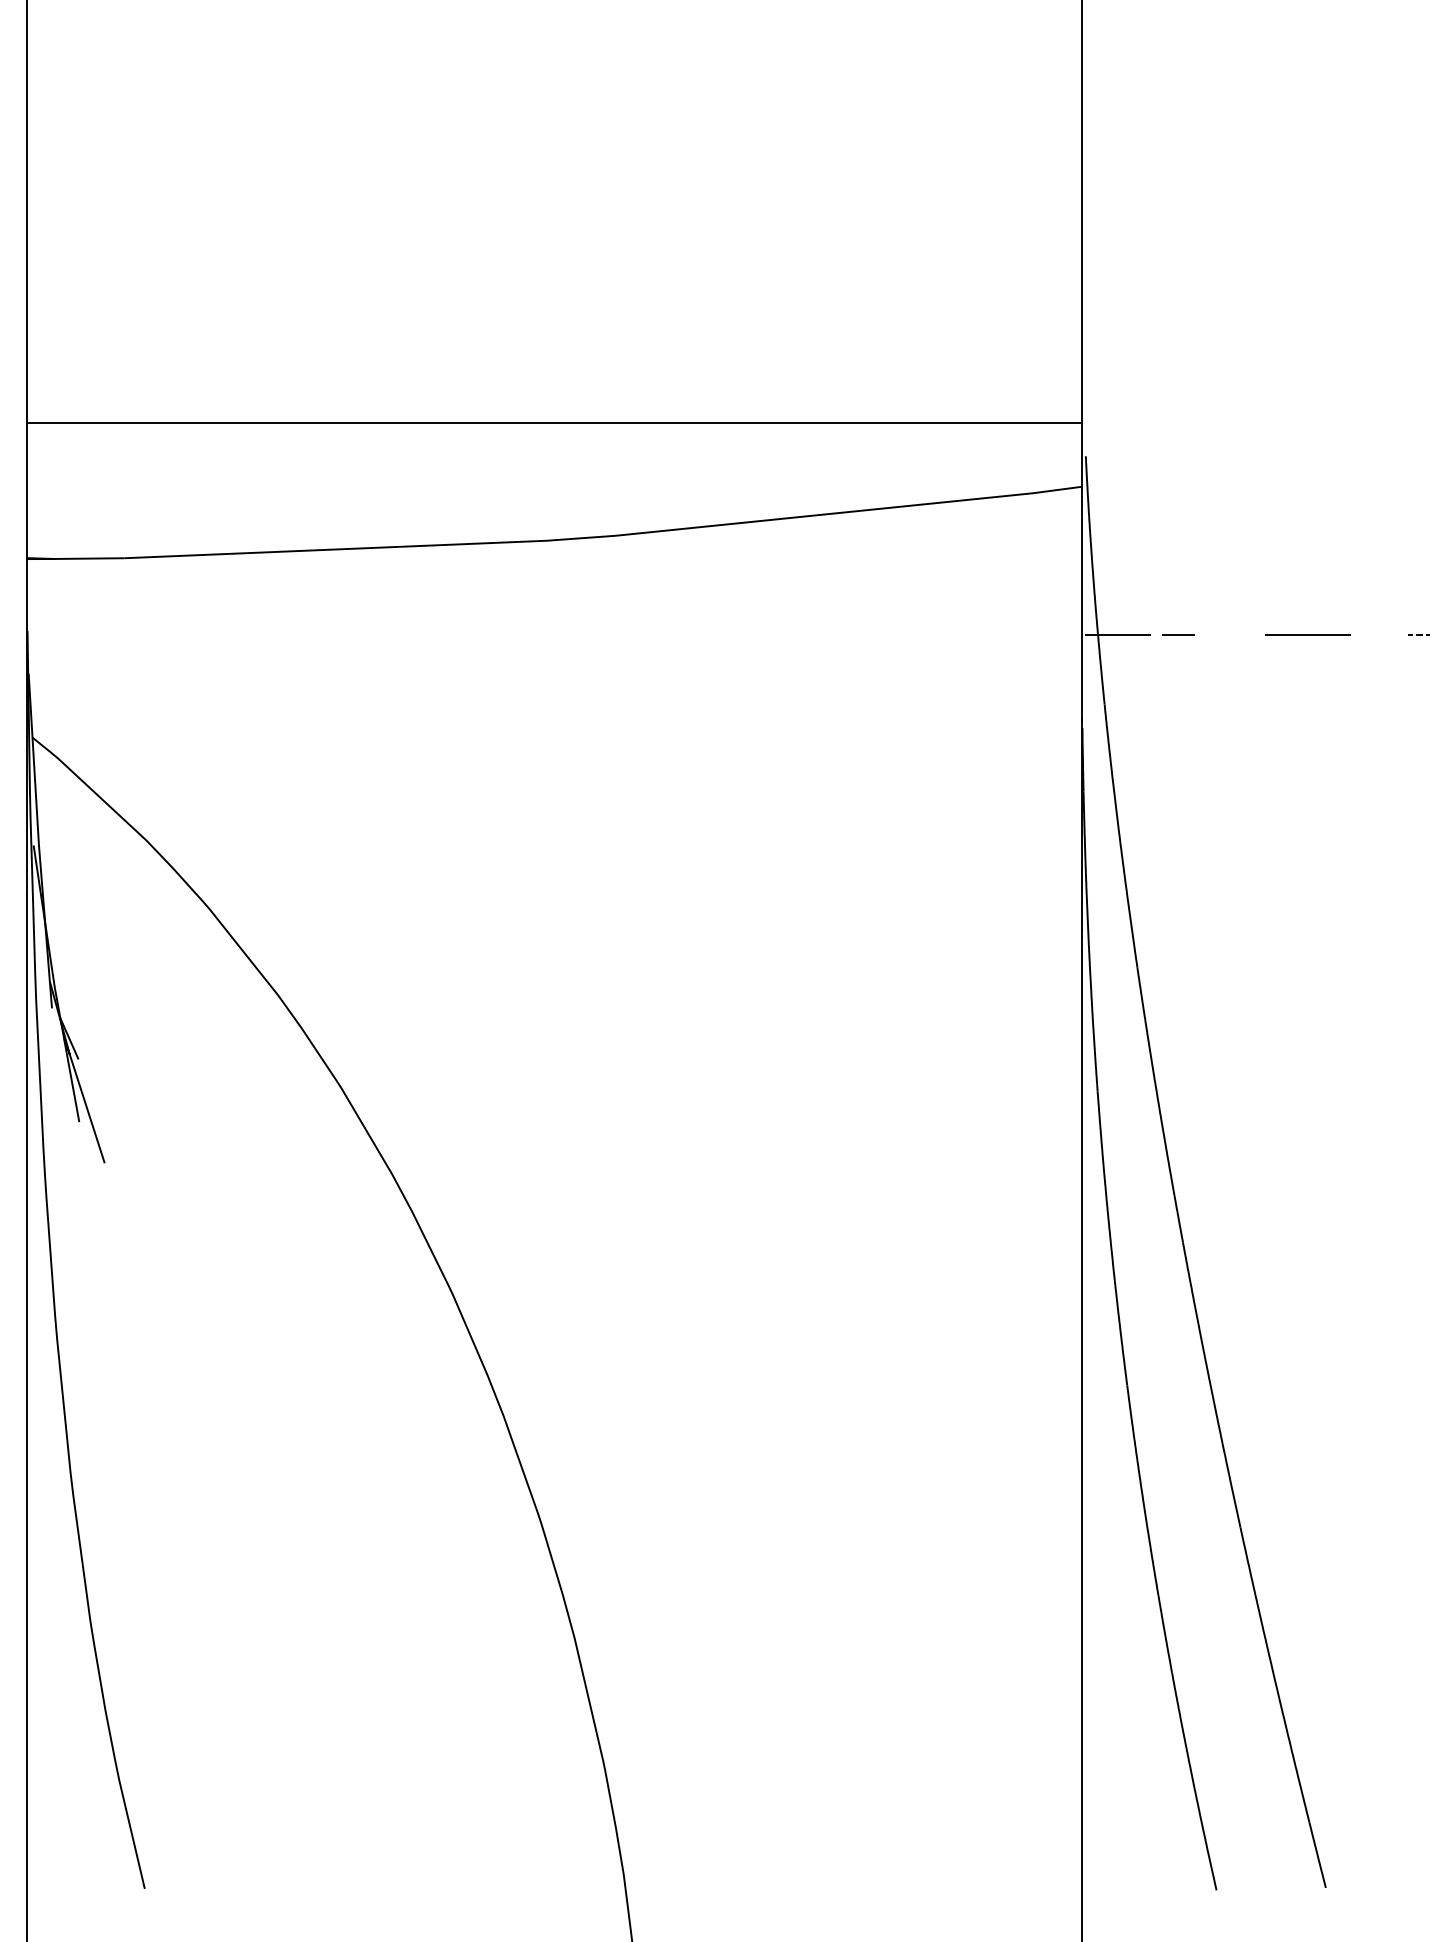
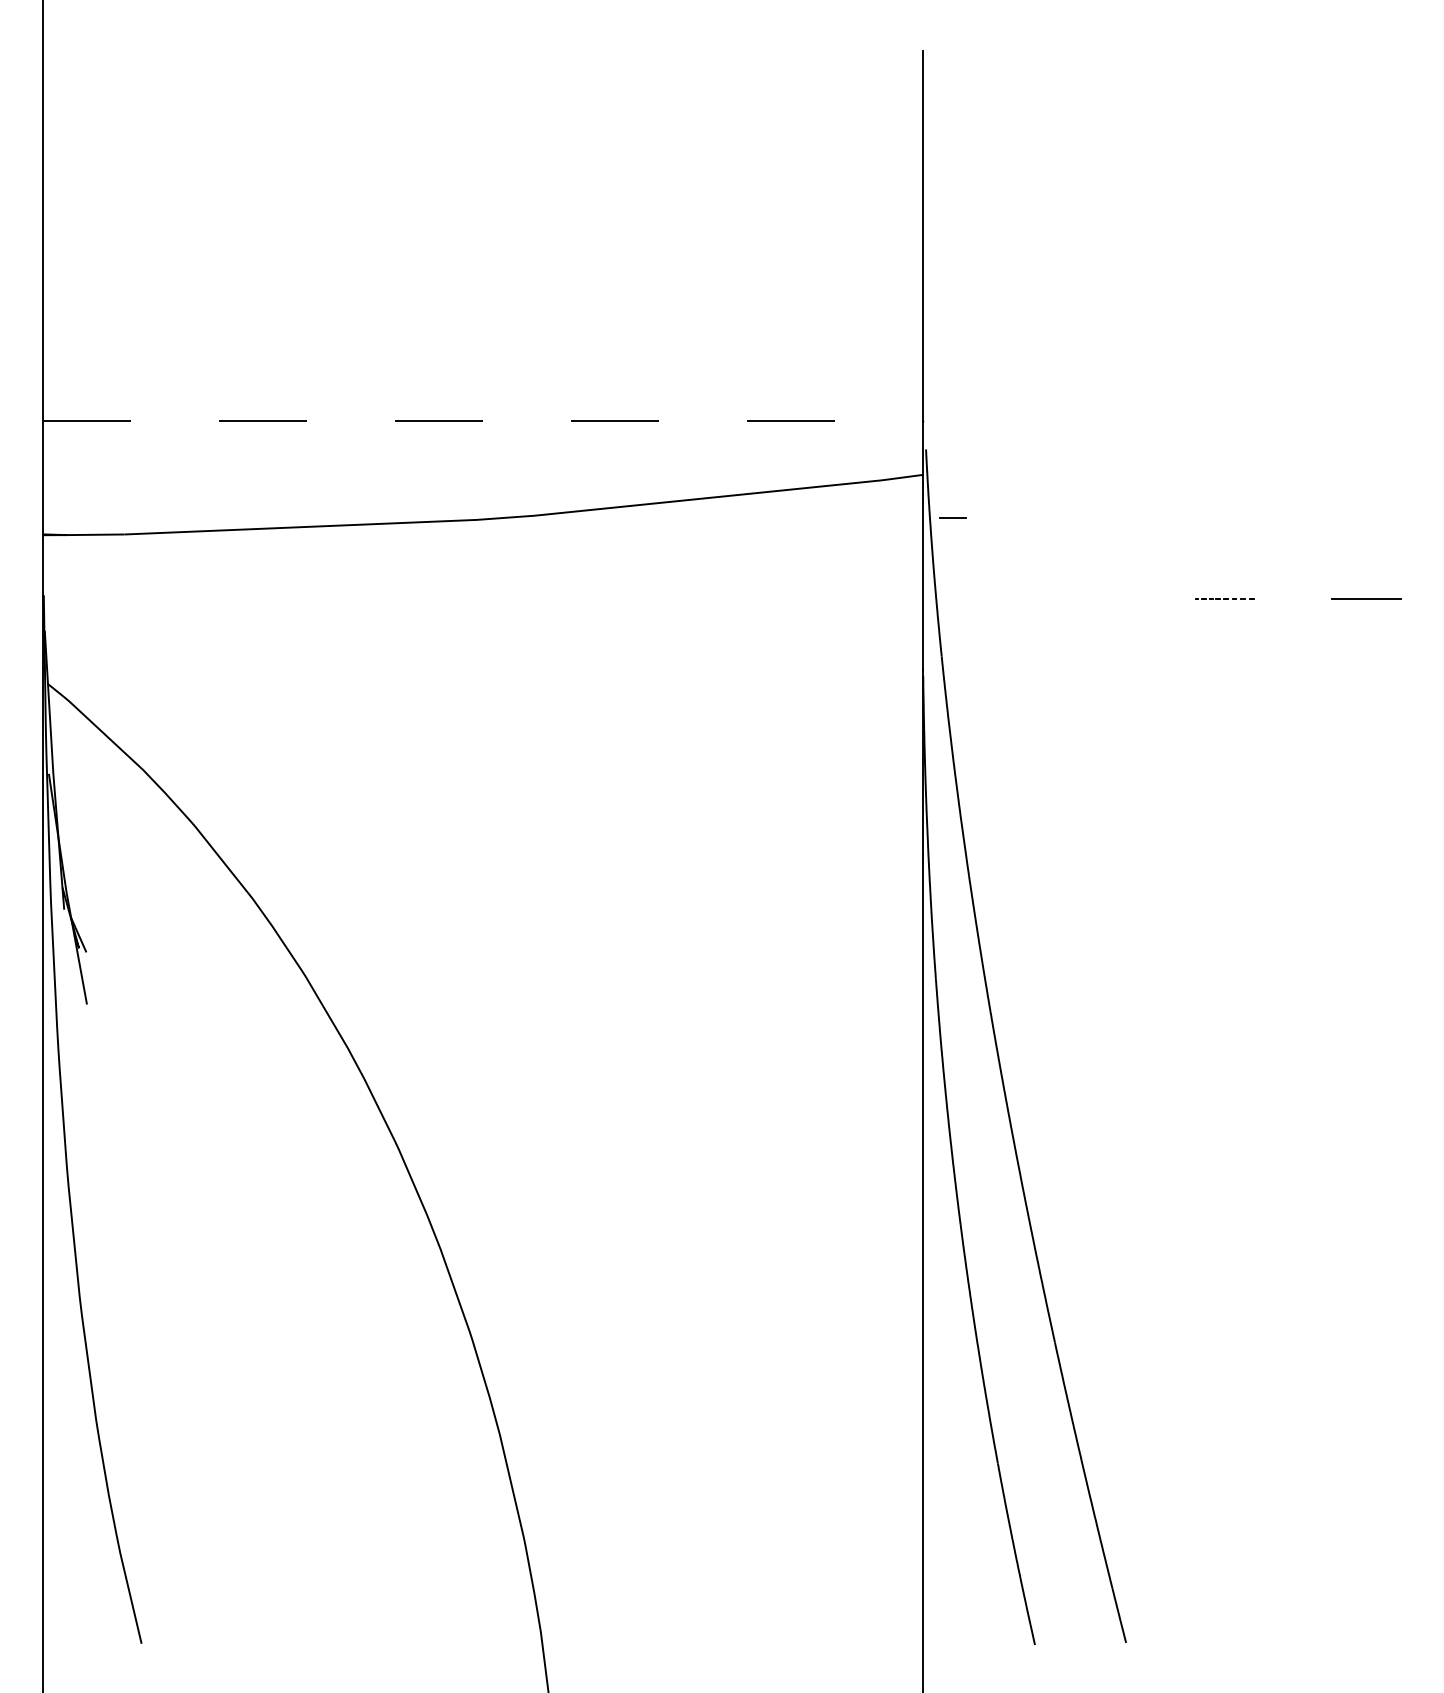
line: (553, 422) -> (482, 421), solid -> dashed
line: (1117, 635) -> (952, 598), removed
line: (1177, 635) -> (952, 517), moved
line: (1308, 635) -> (1111, 598), removed
line: (87, 1108) -> (93, 993), removed

